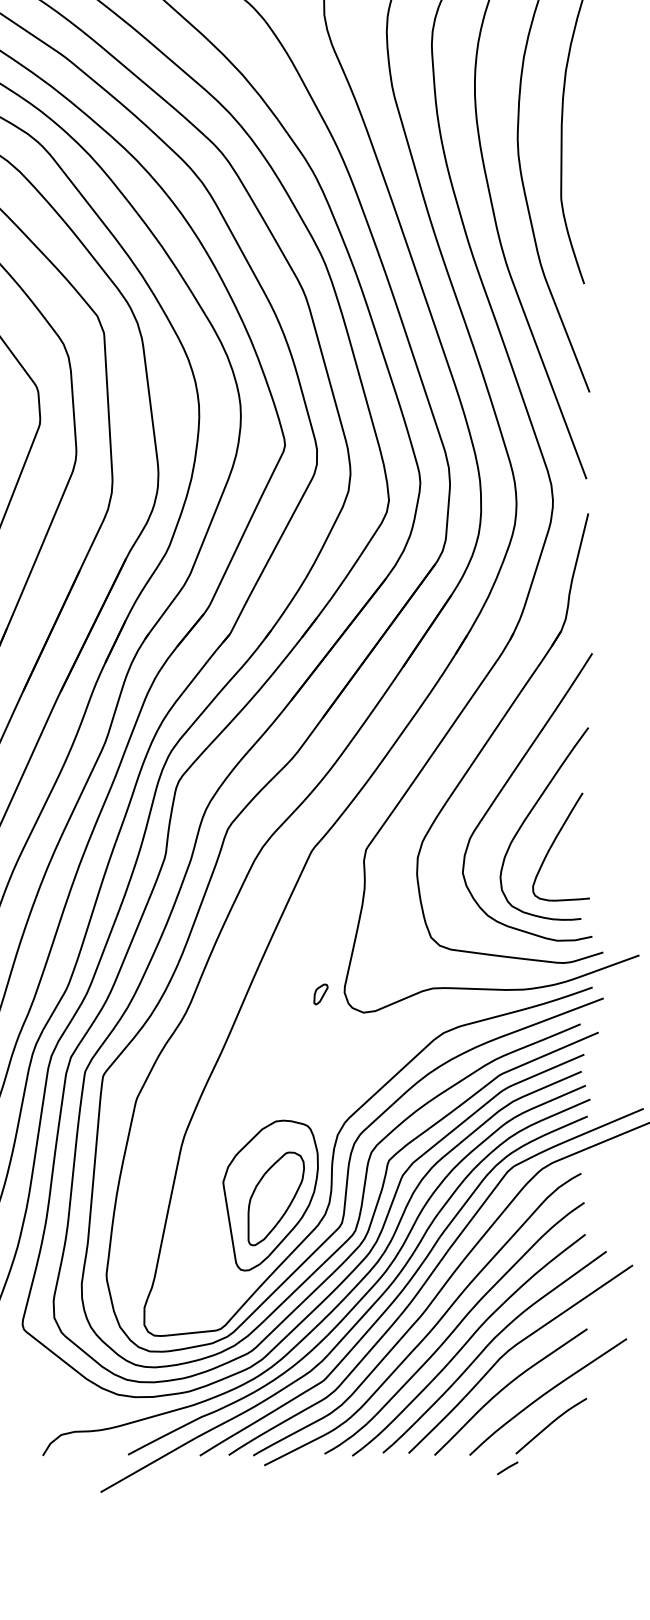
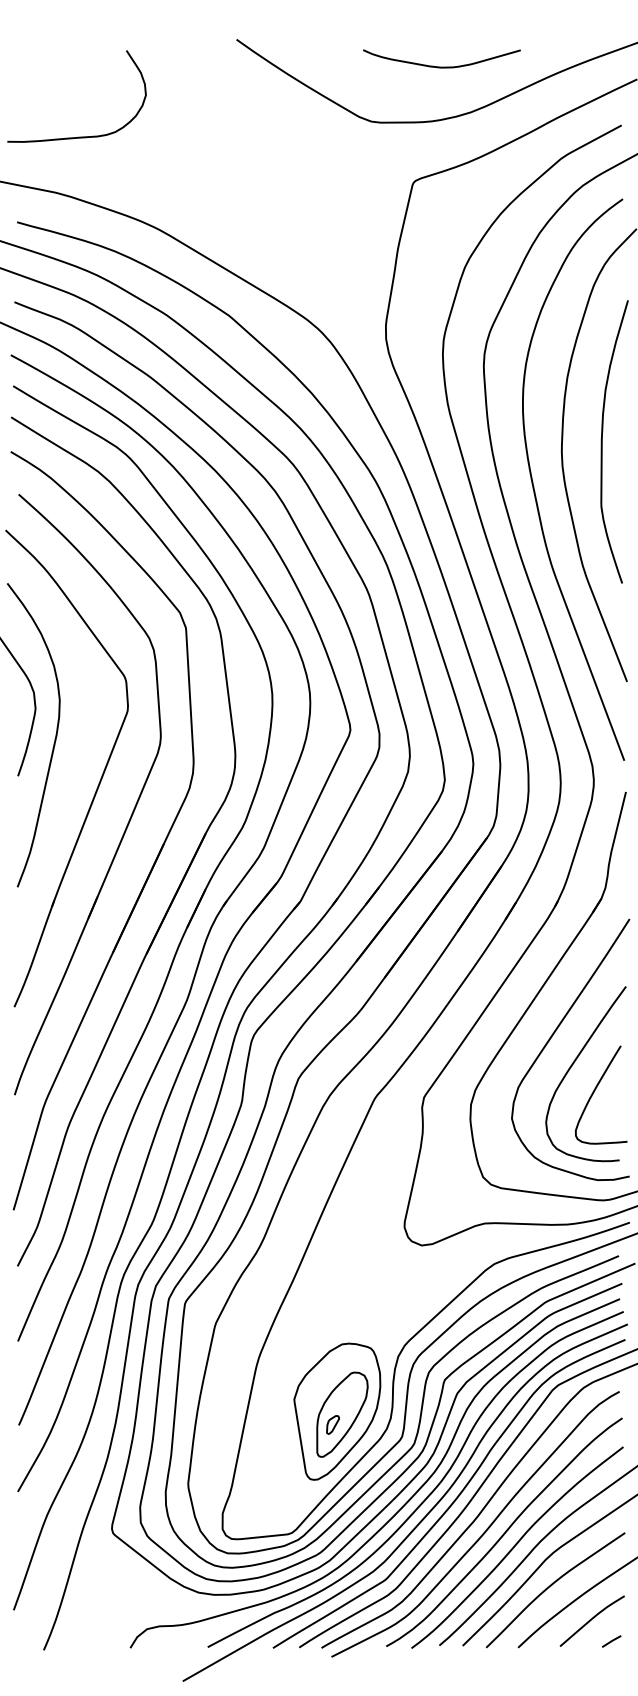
part: (320, 993) -> (332, 1424), moved
line: (507, 1468) -> (611, 1641), moved

